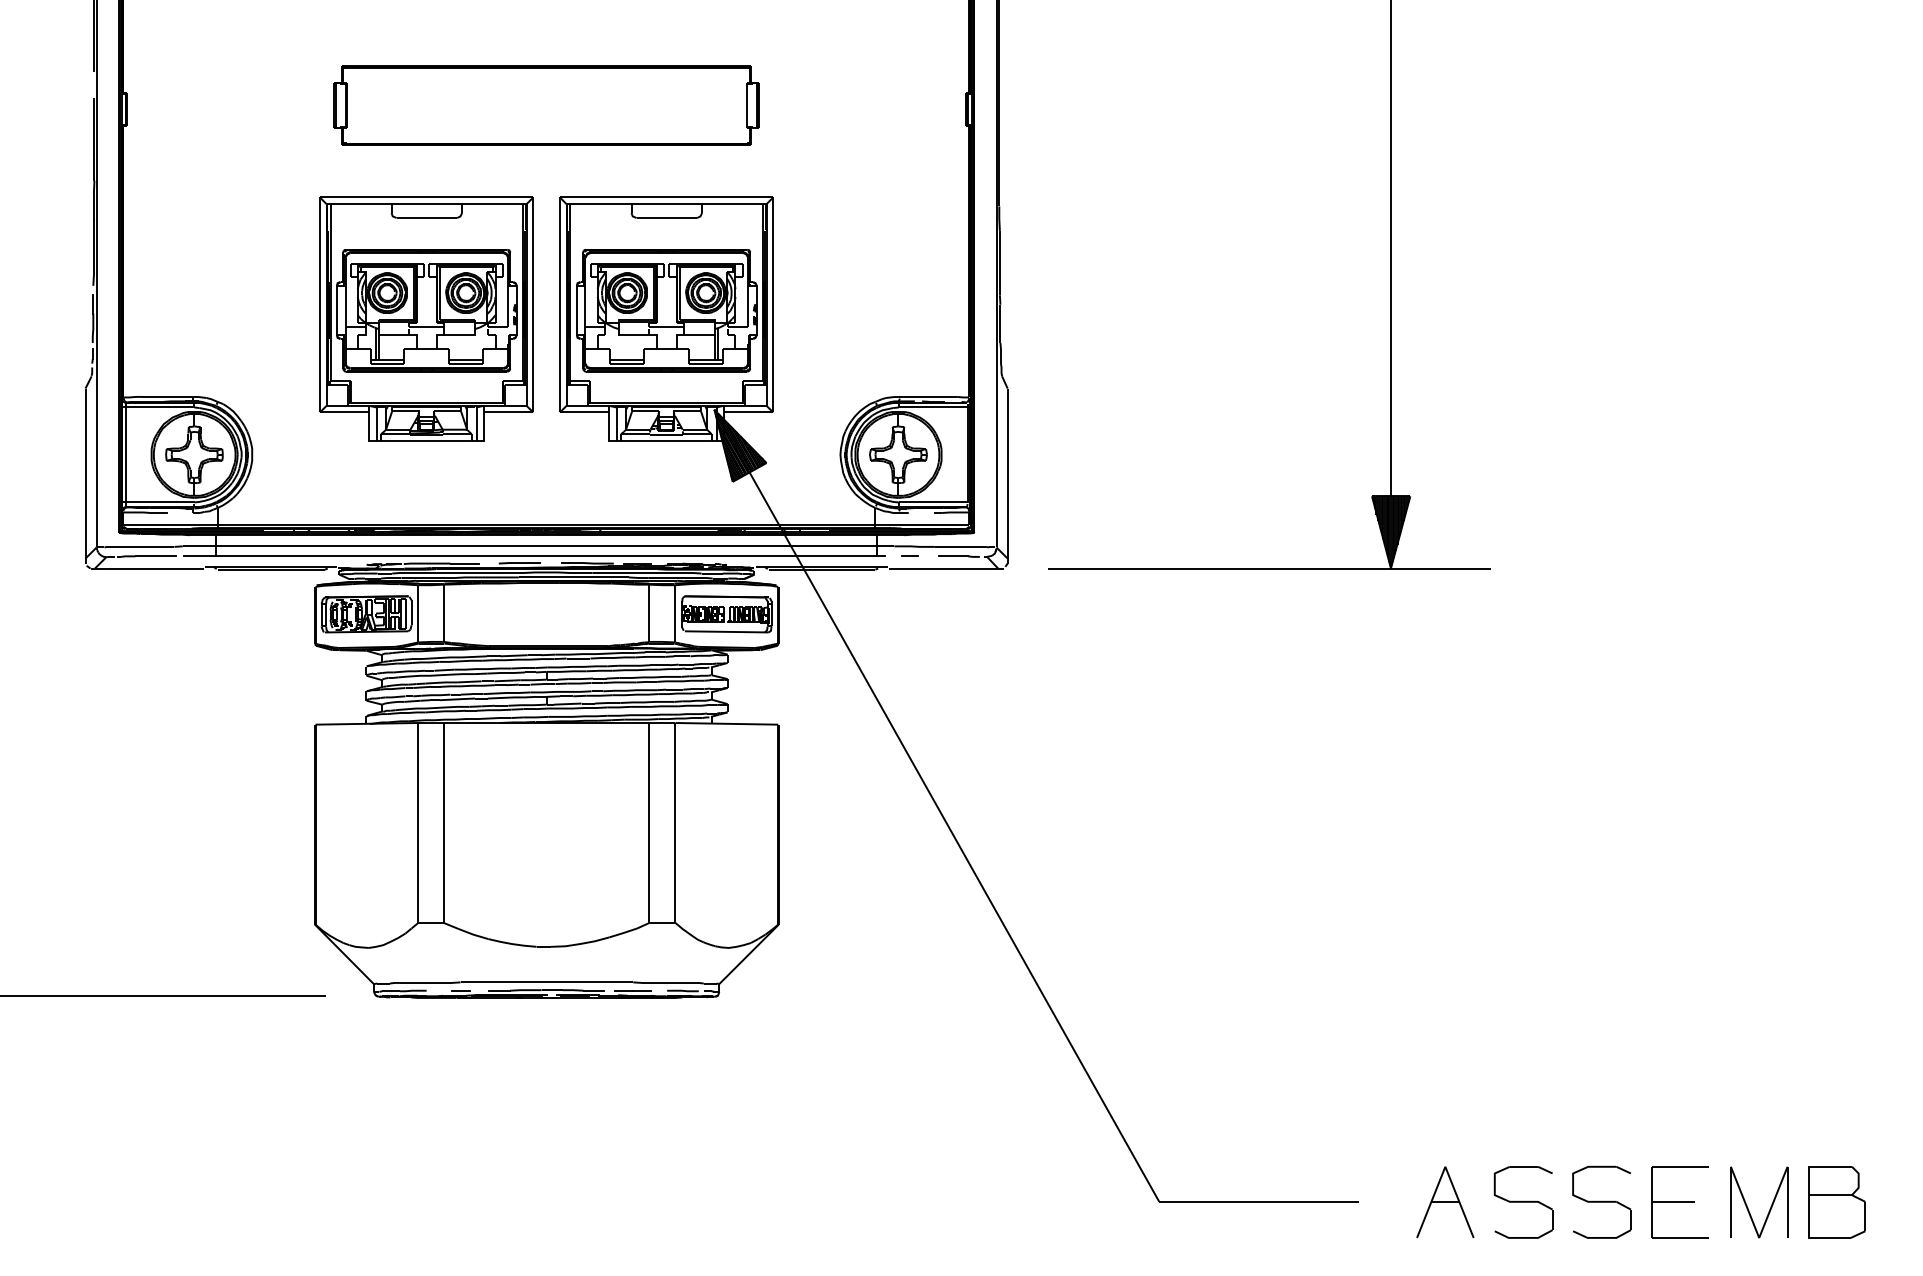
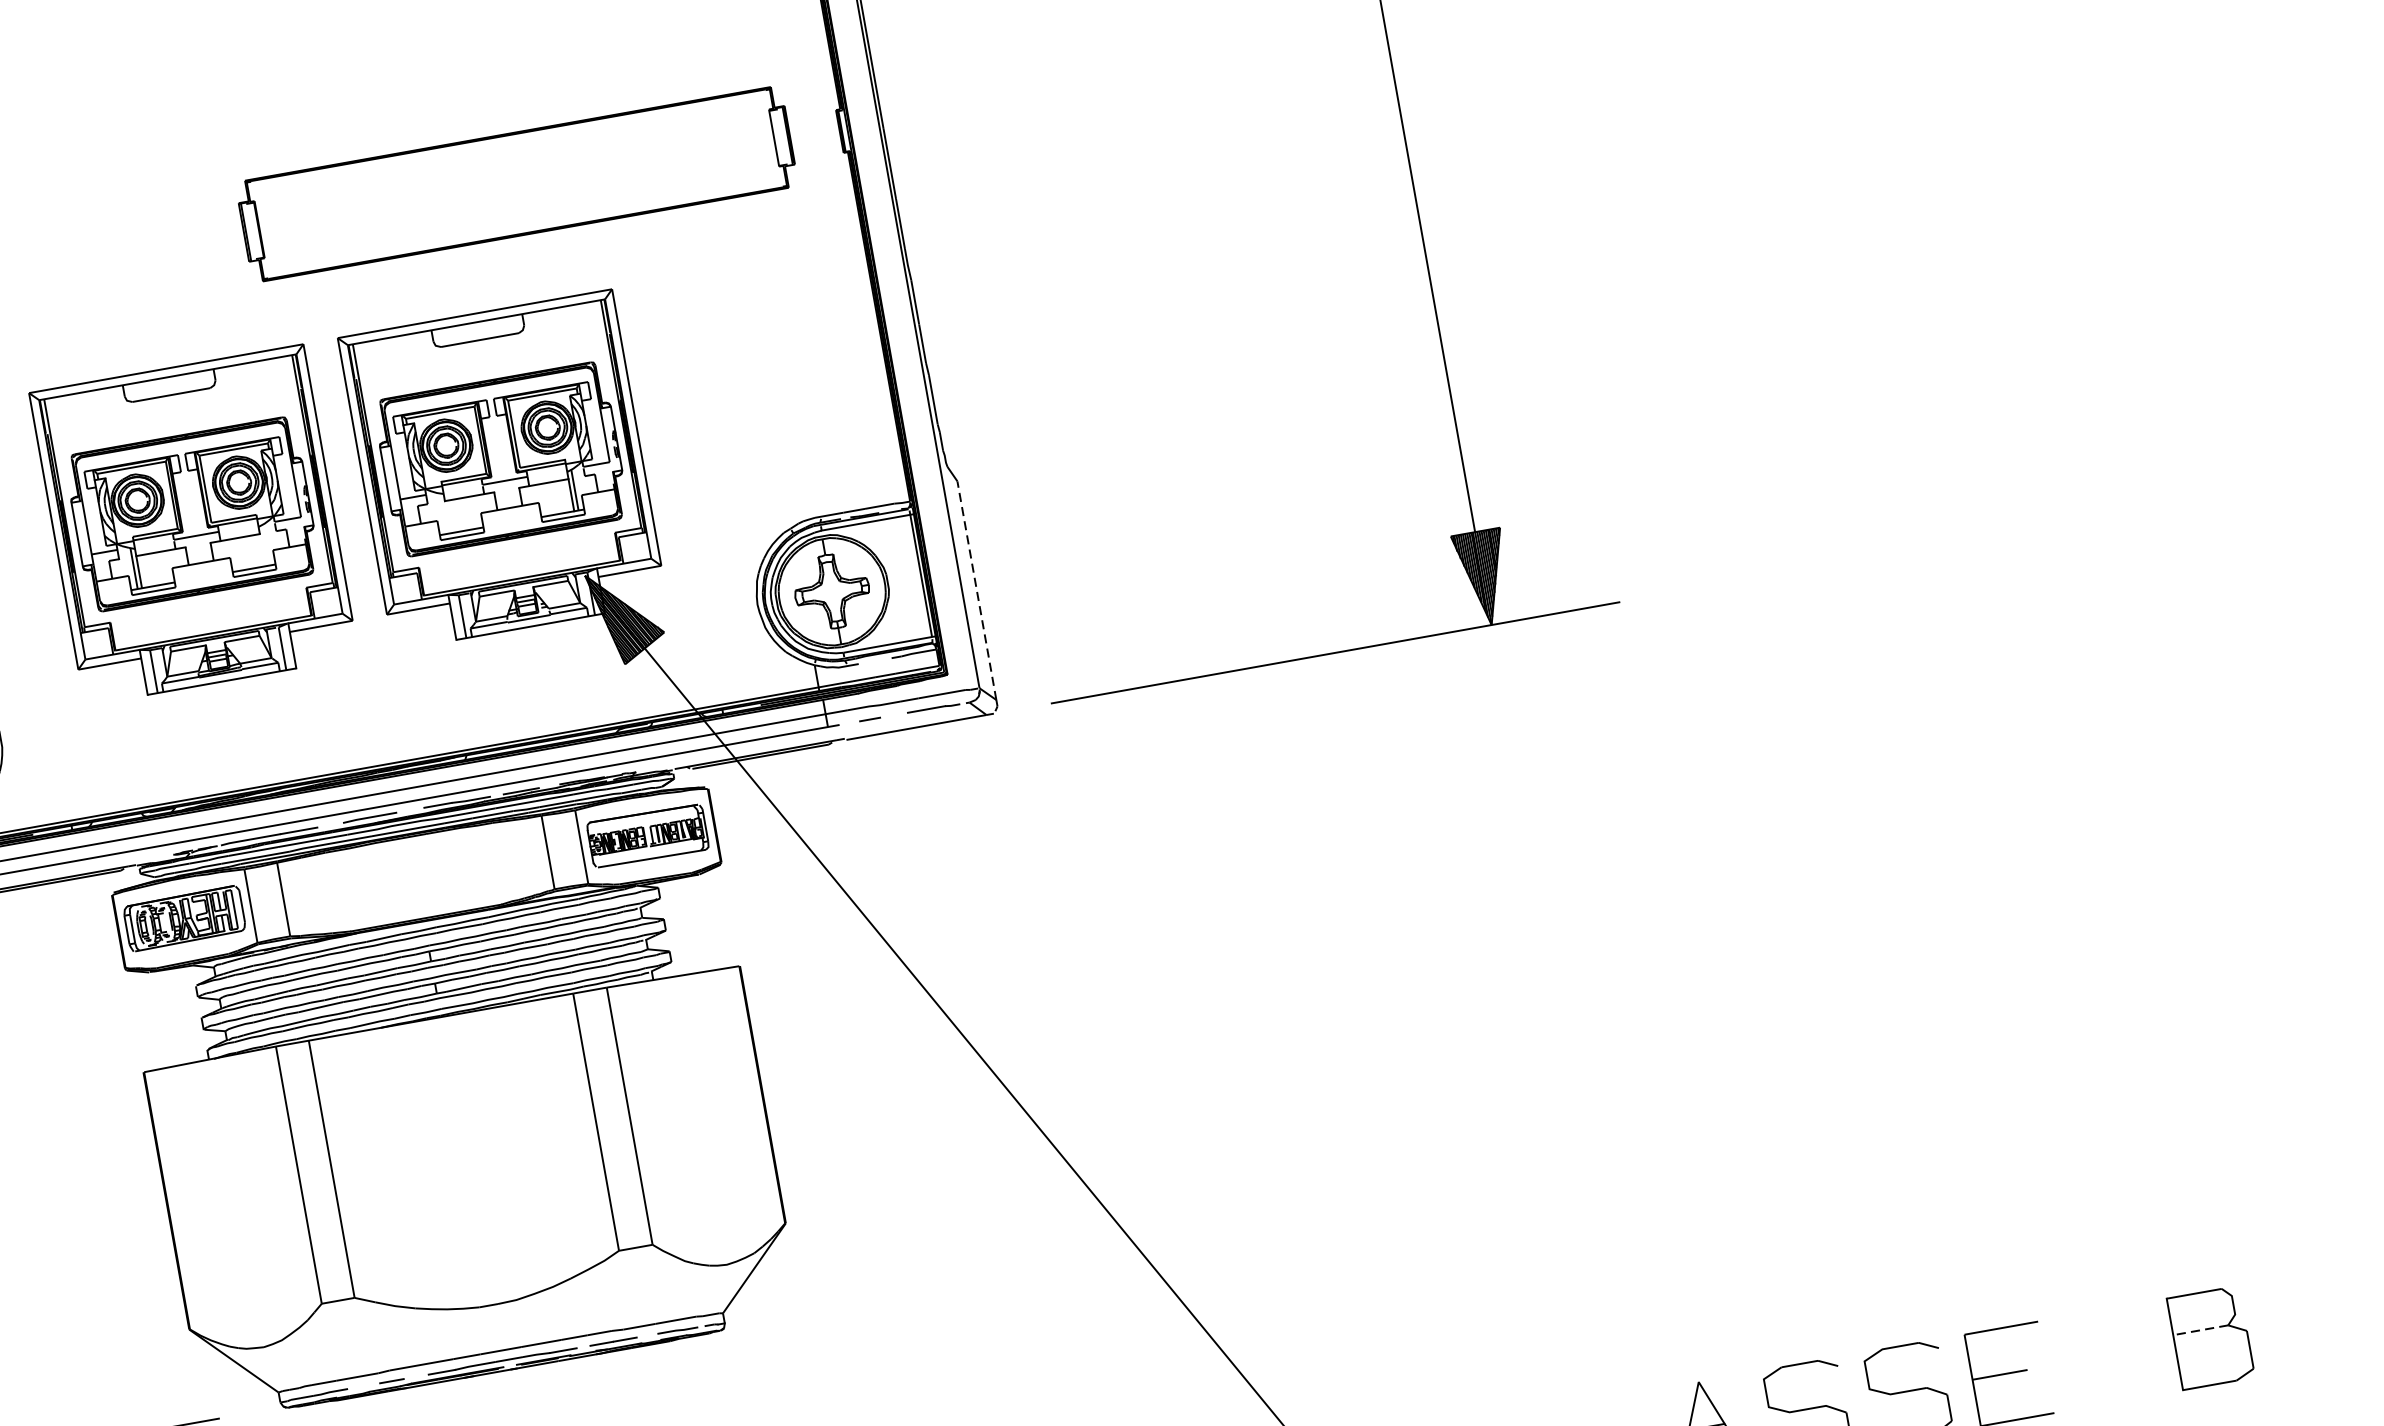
part: (546, 105) -> (516, 184), moved
line: (1007, 473) -> (976, 590), solid -> dashed
line: (1830, 1195) -> (2200, 1330), solid -> dashed
part: (1770, 1206) -> (2126, 1358), removed

